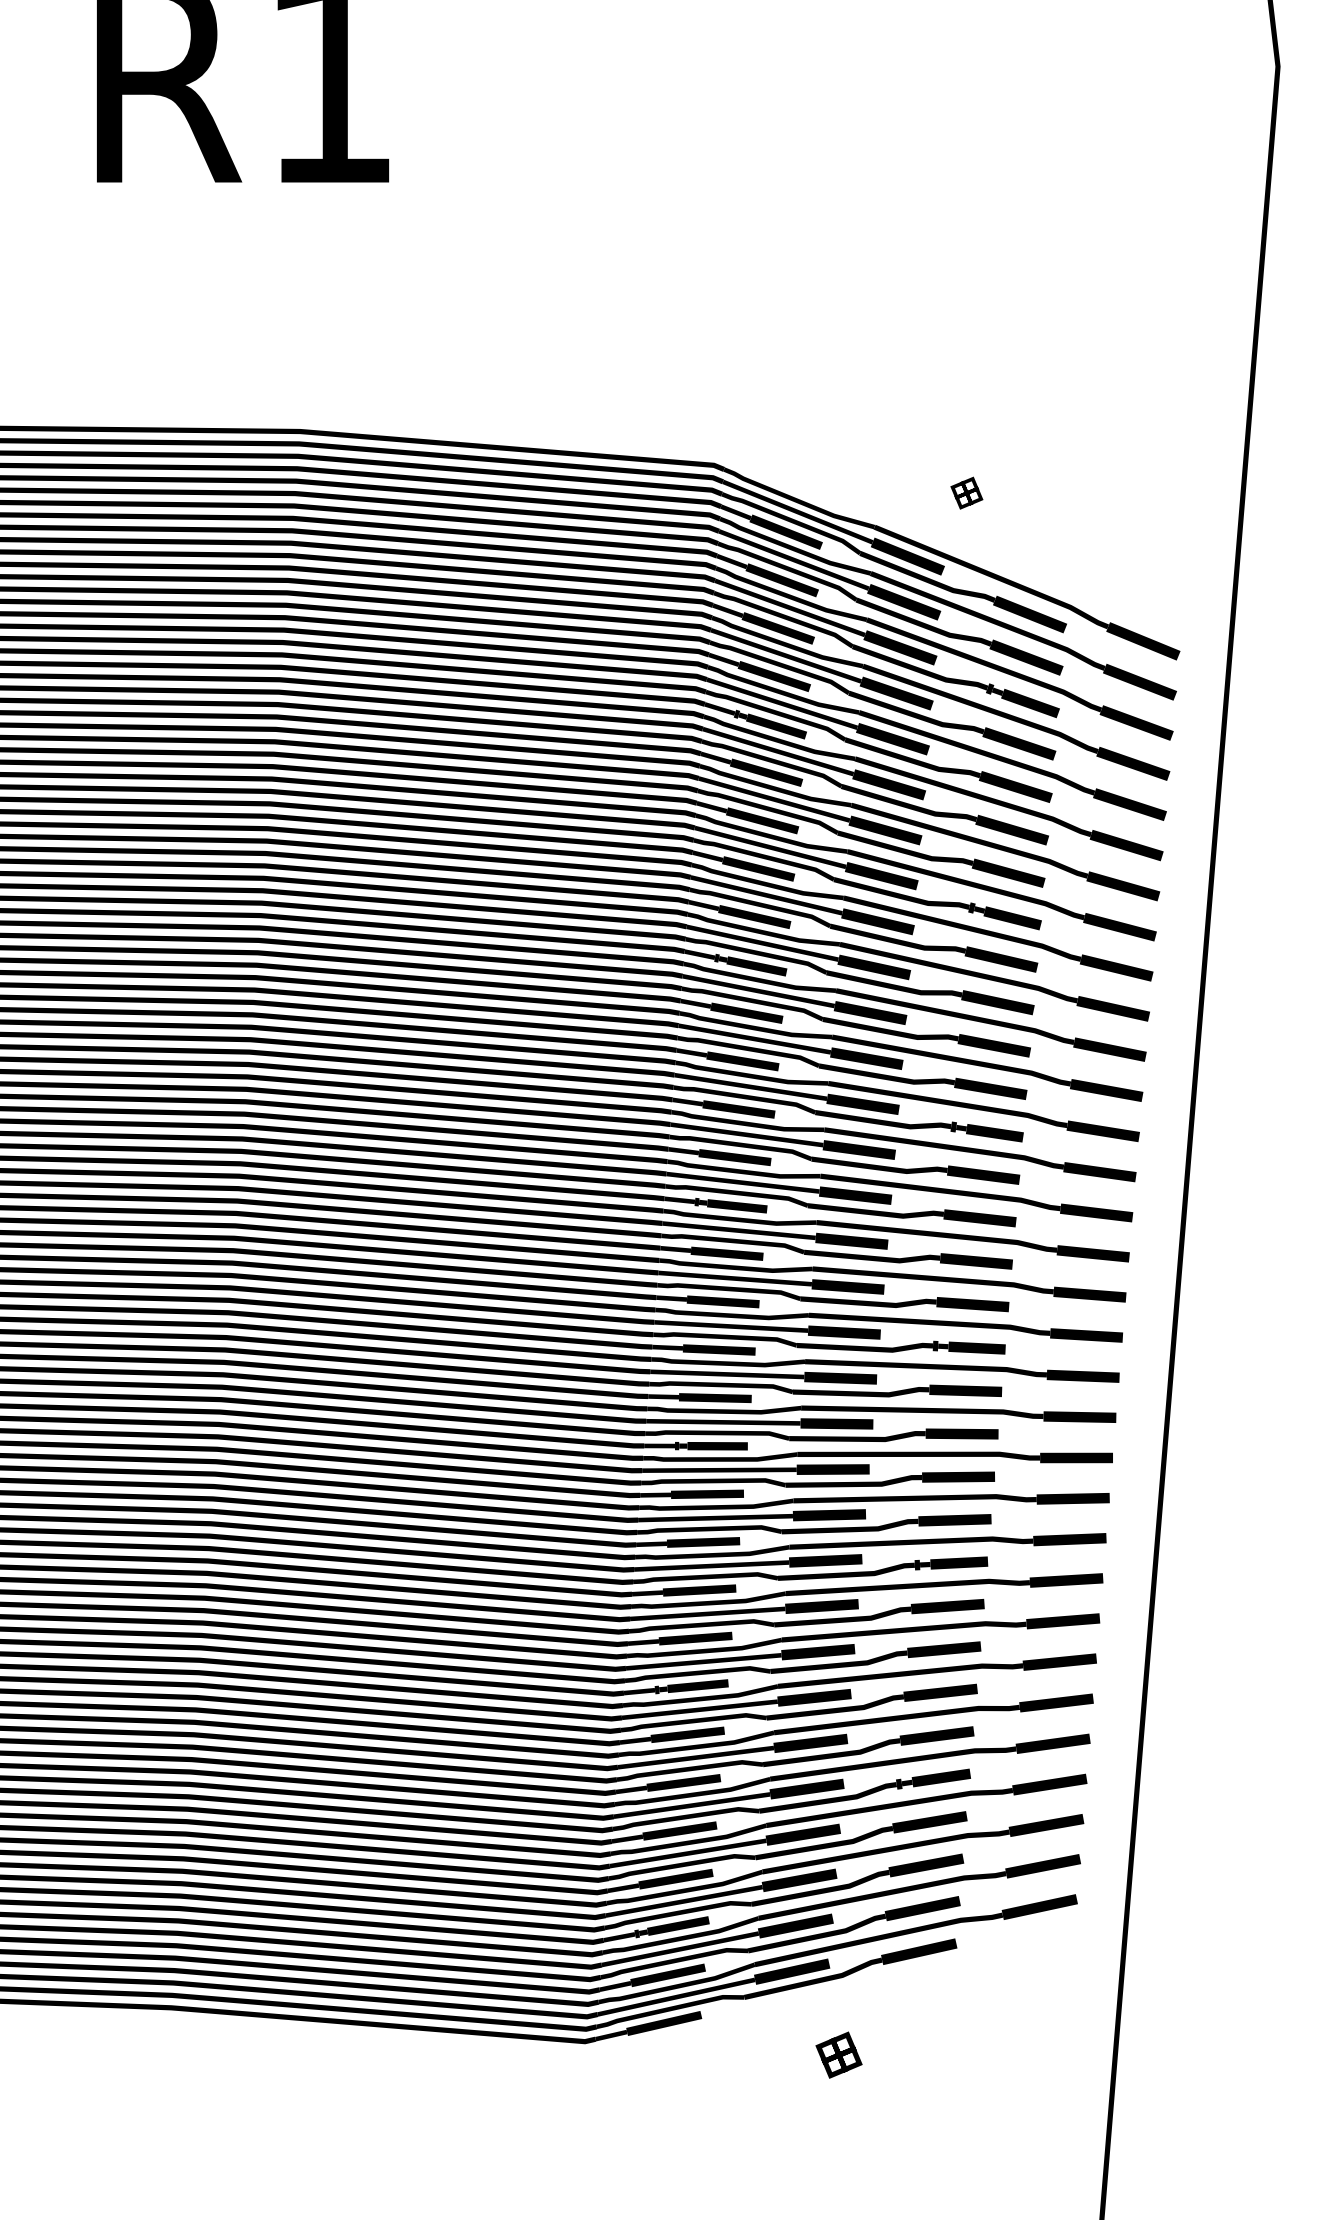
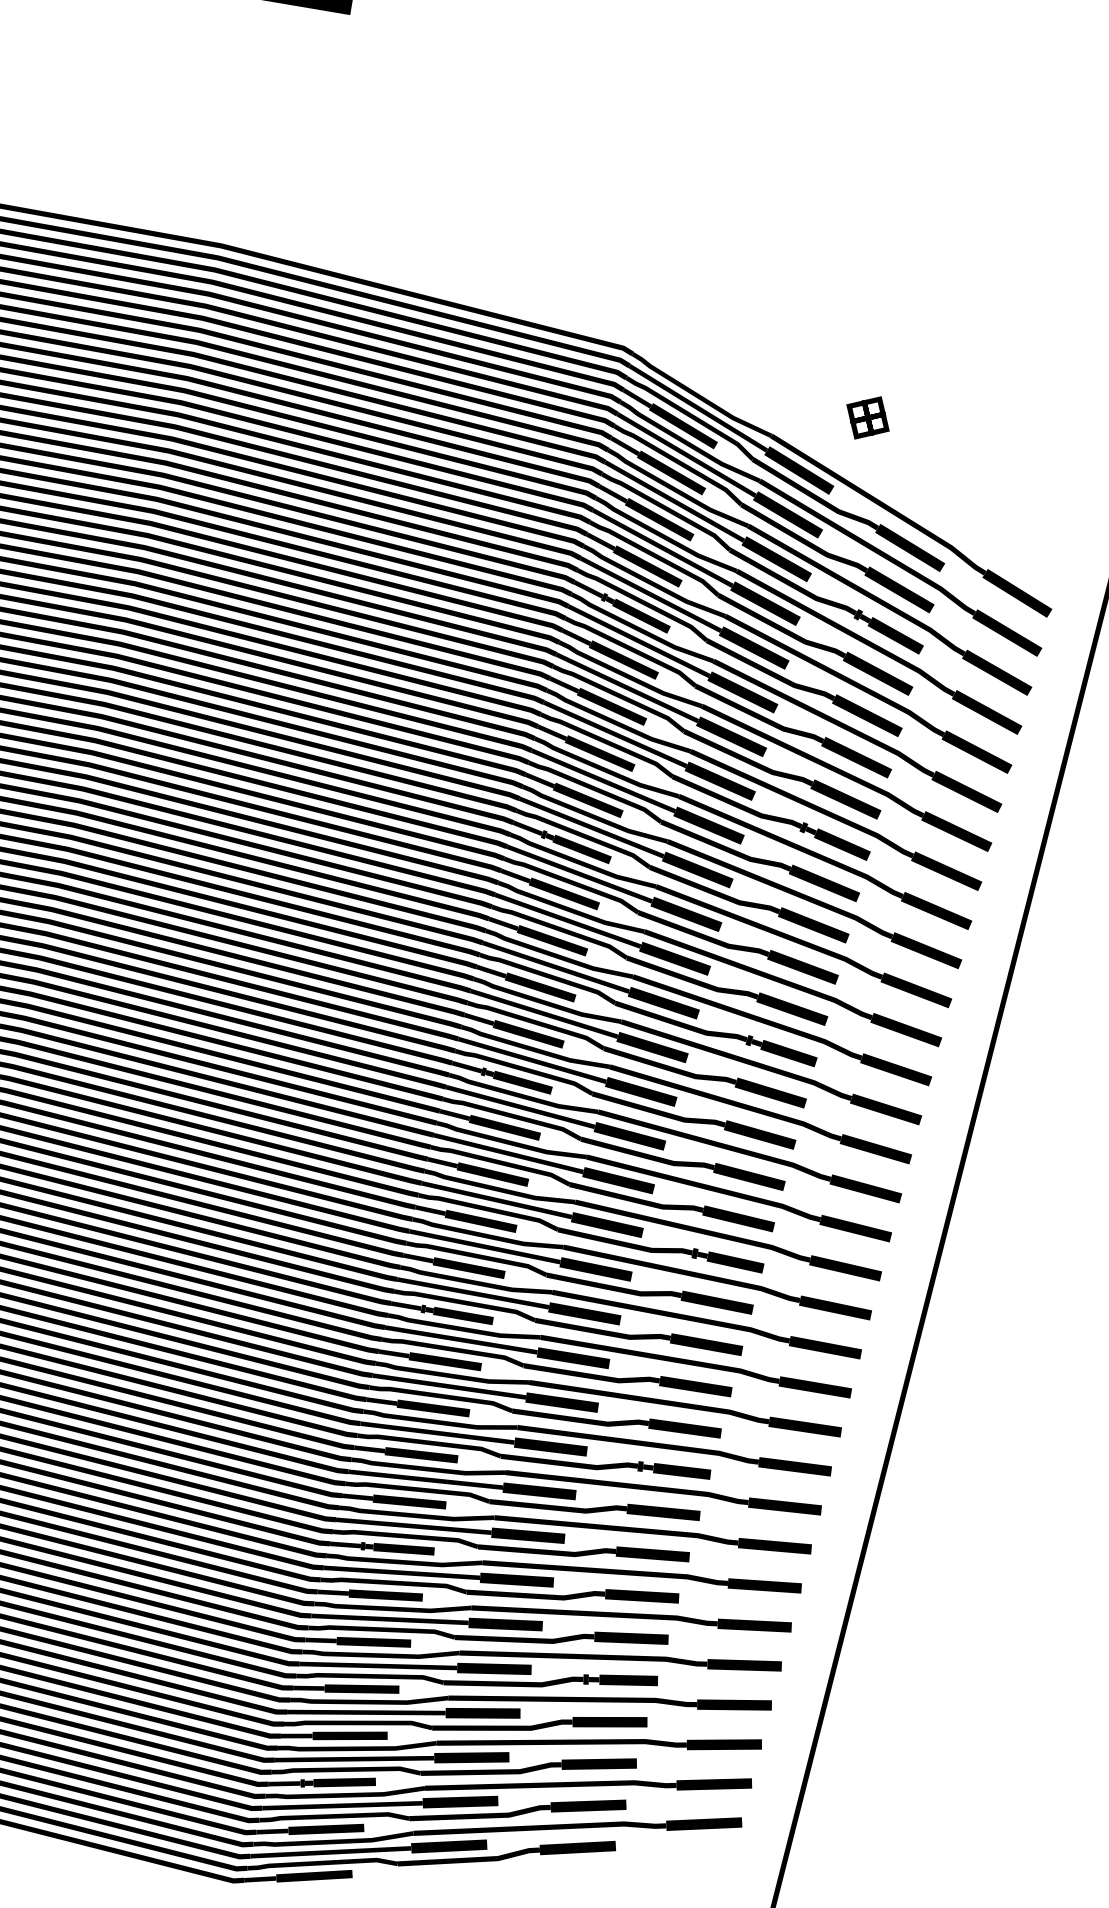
part: (966, 492) -> (867, 417), size x1.43

